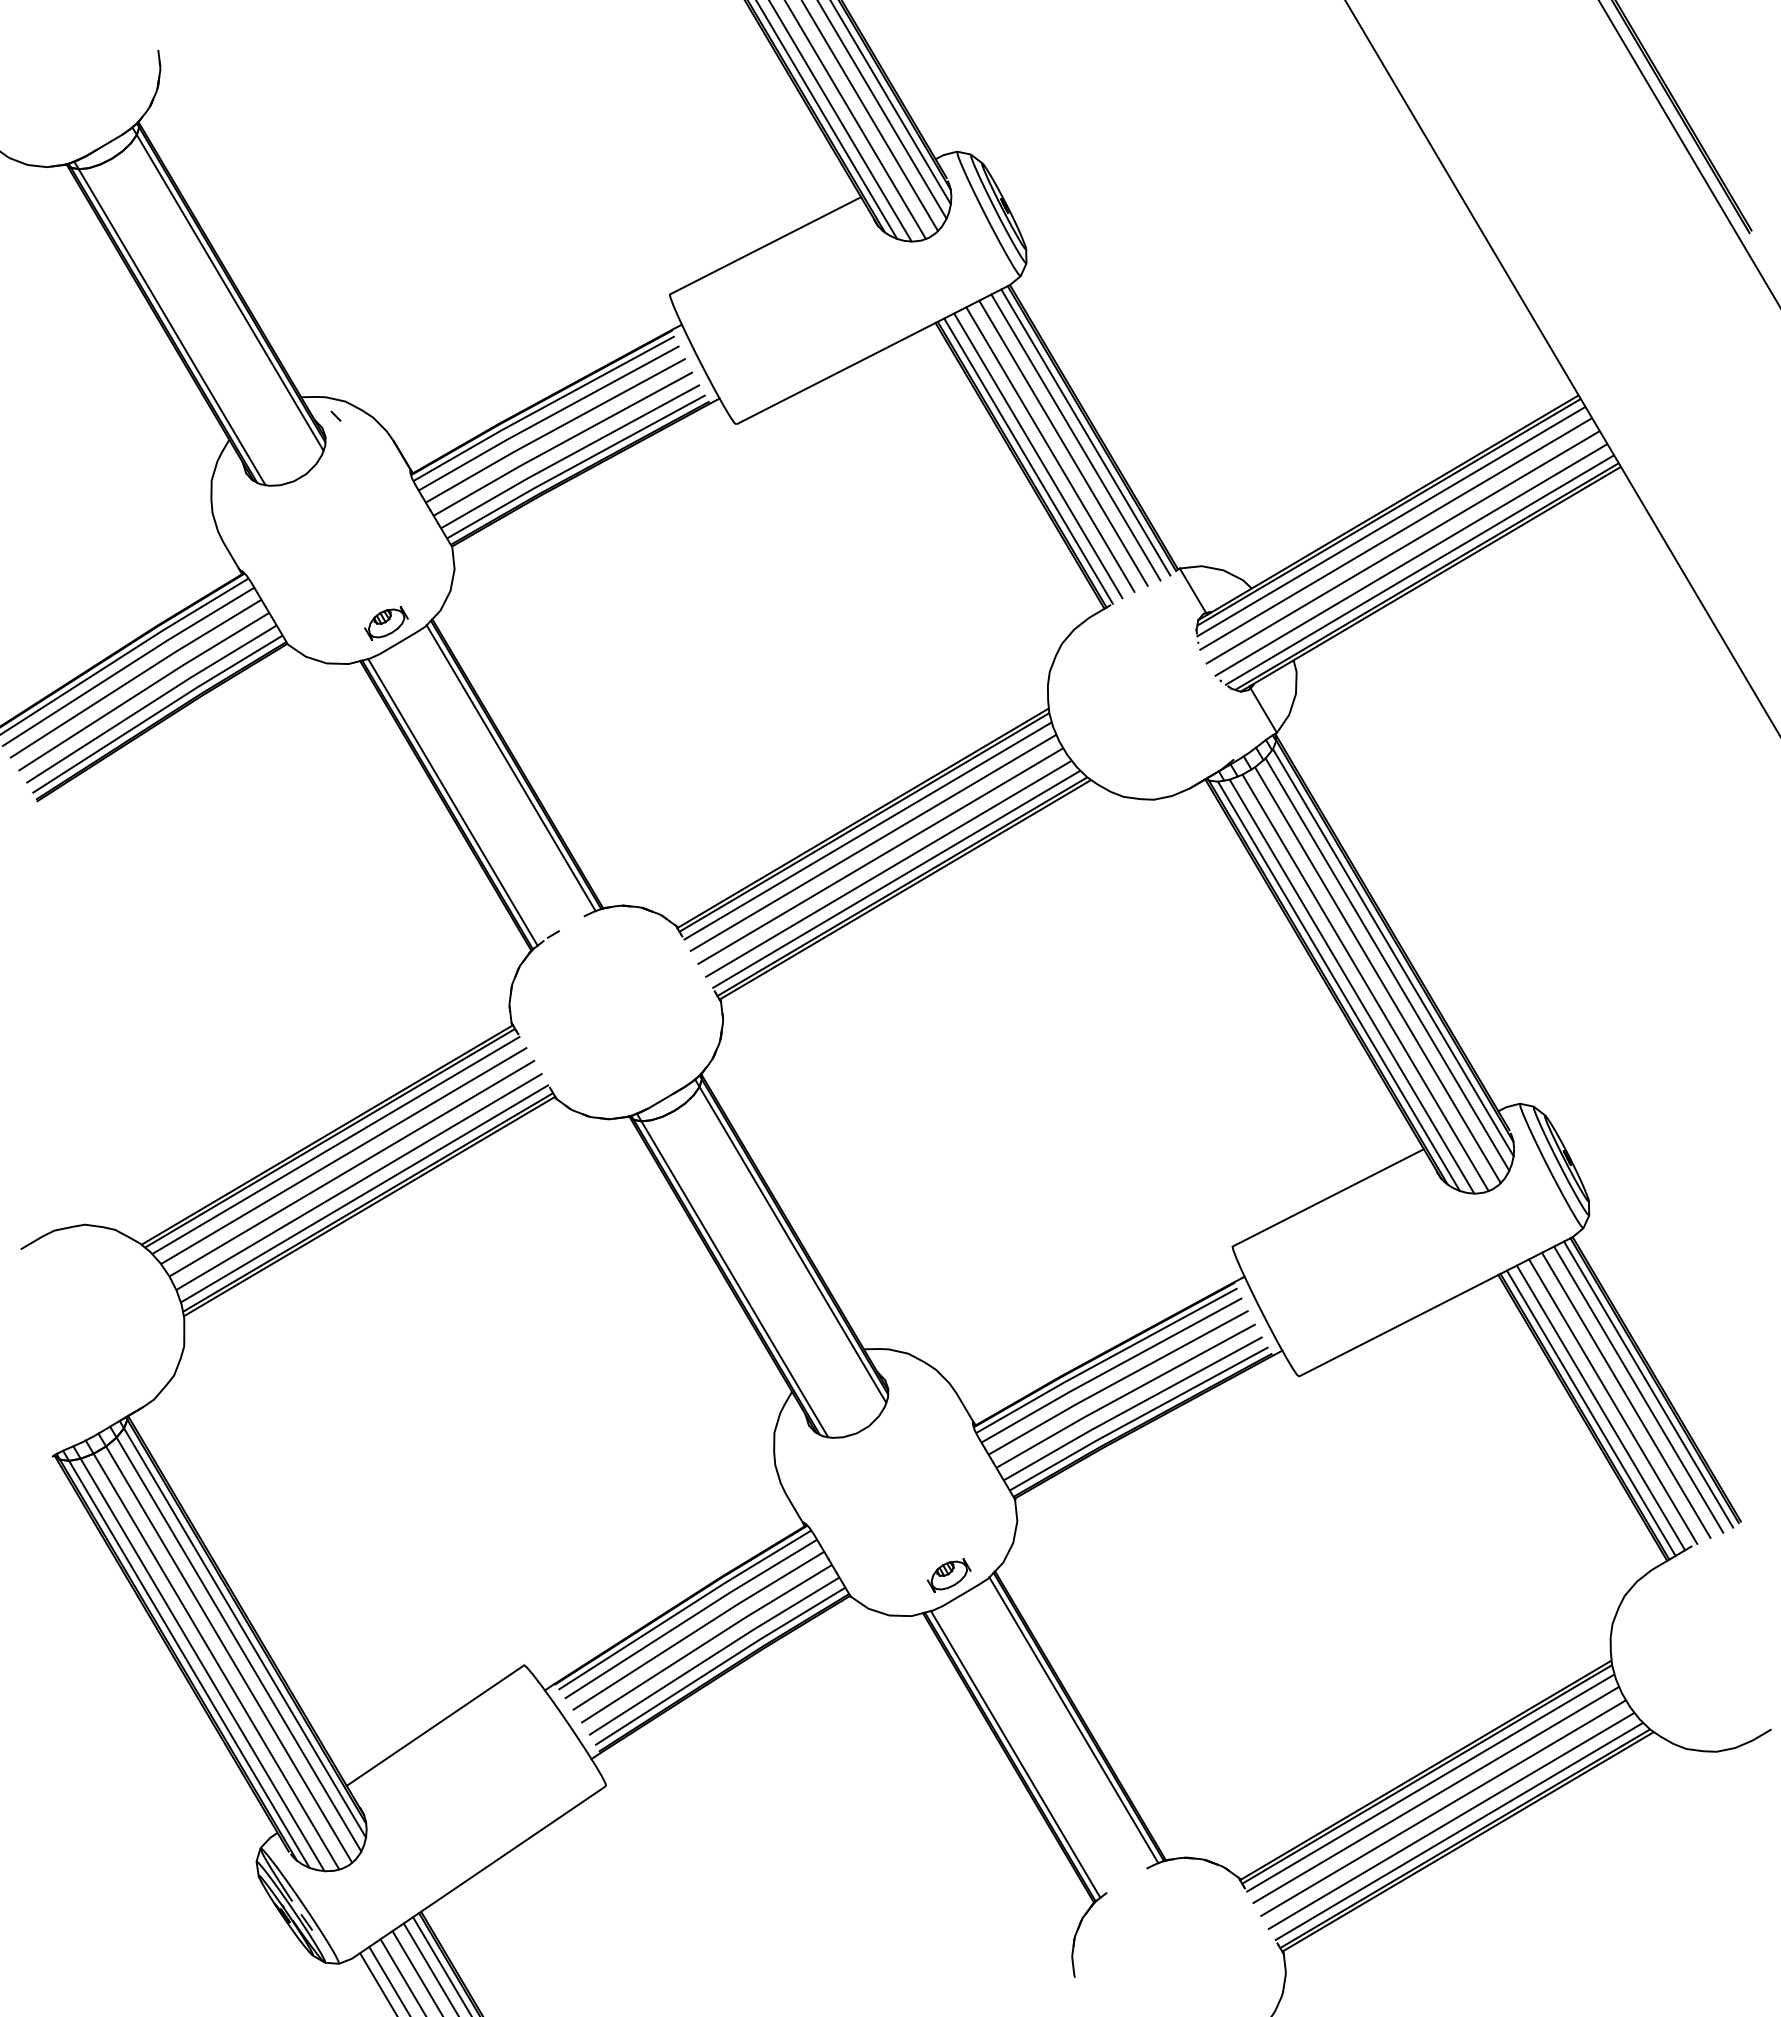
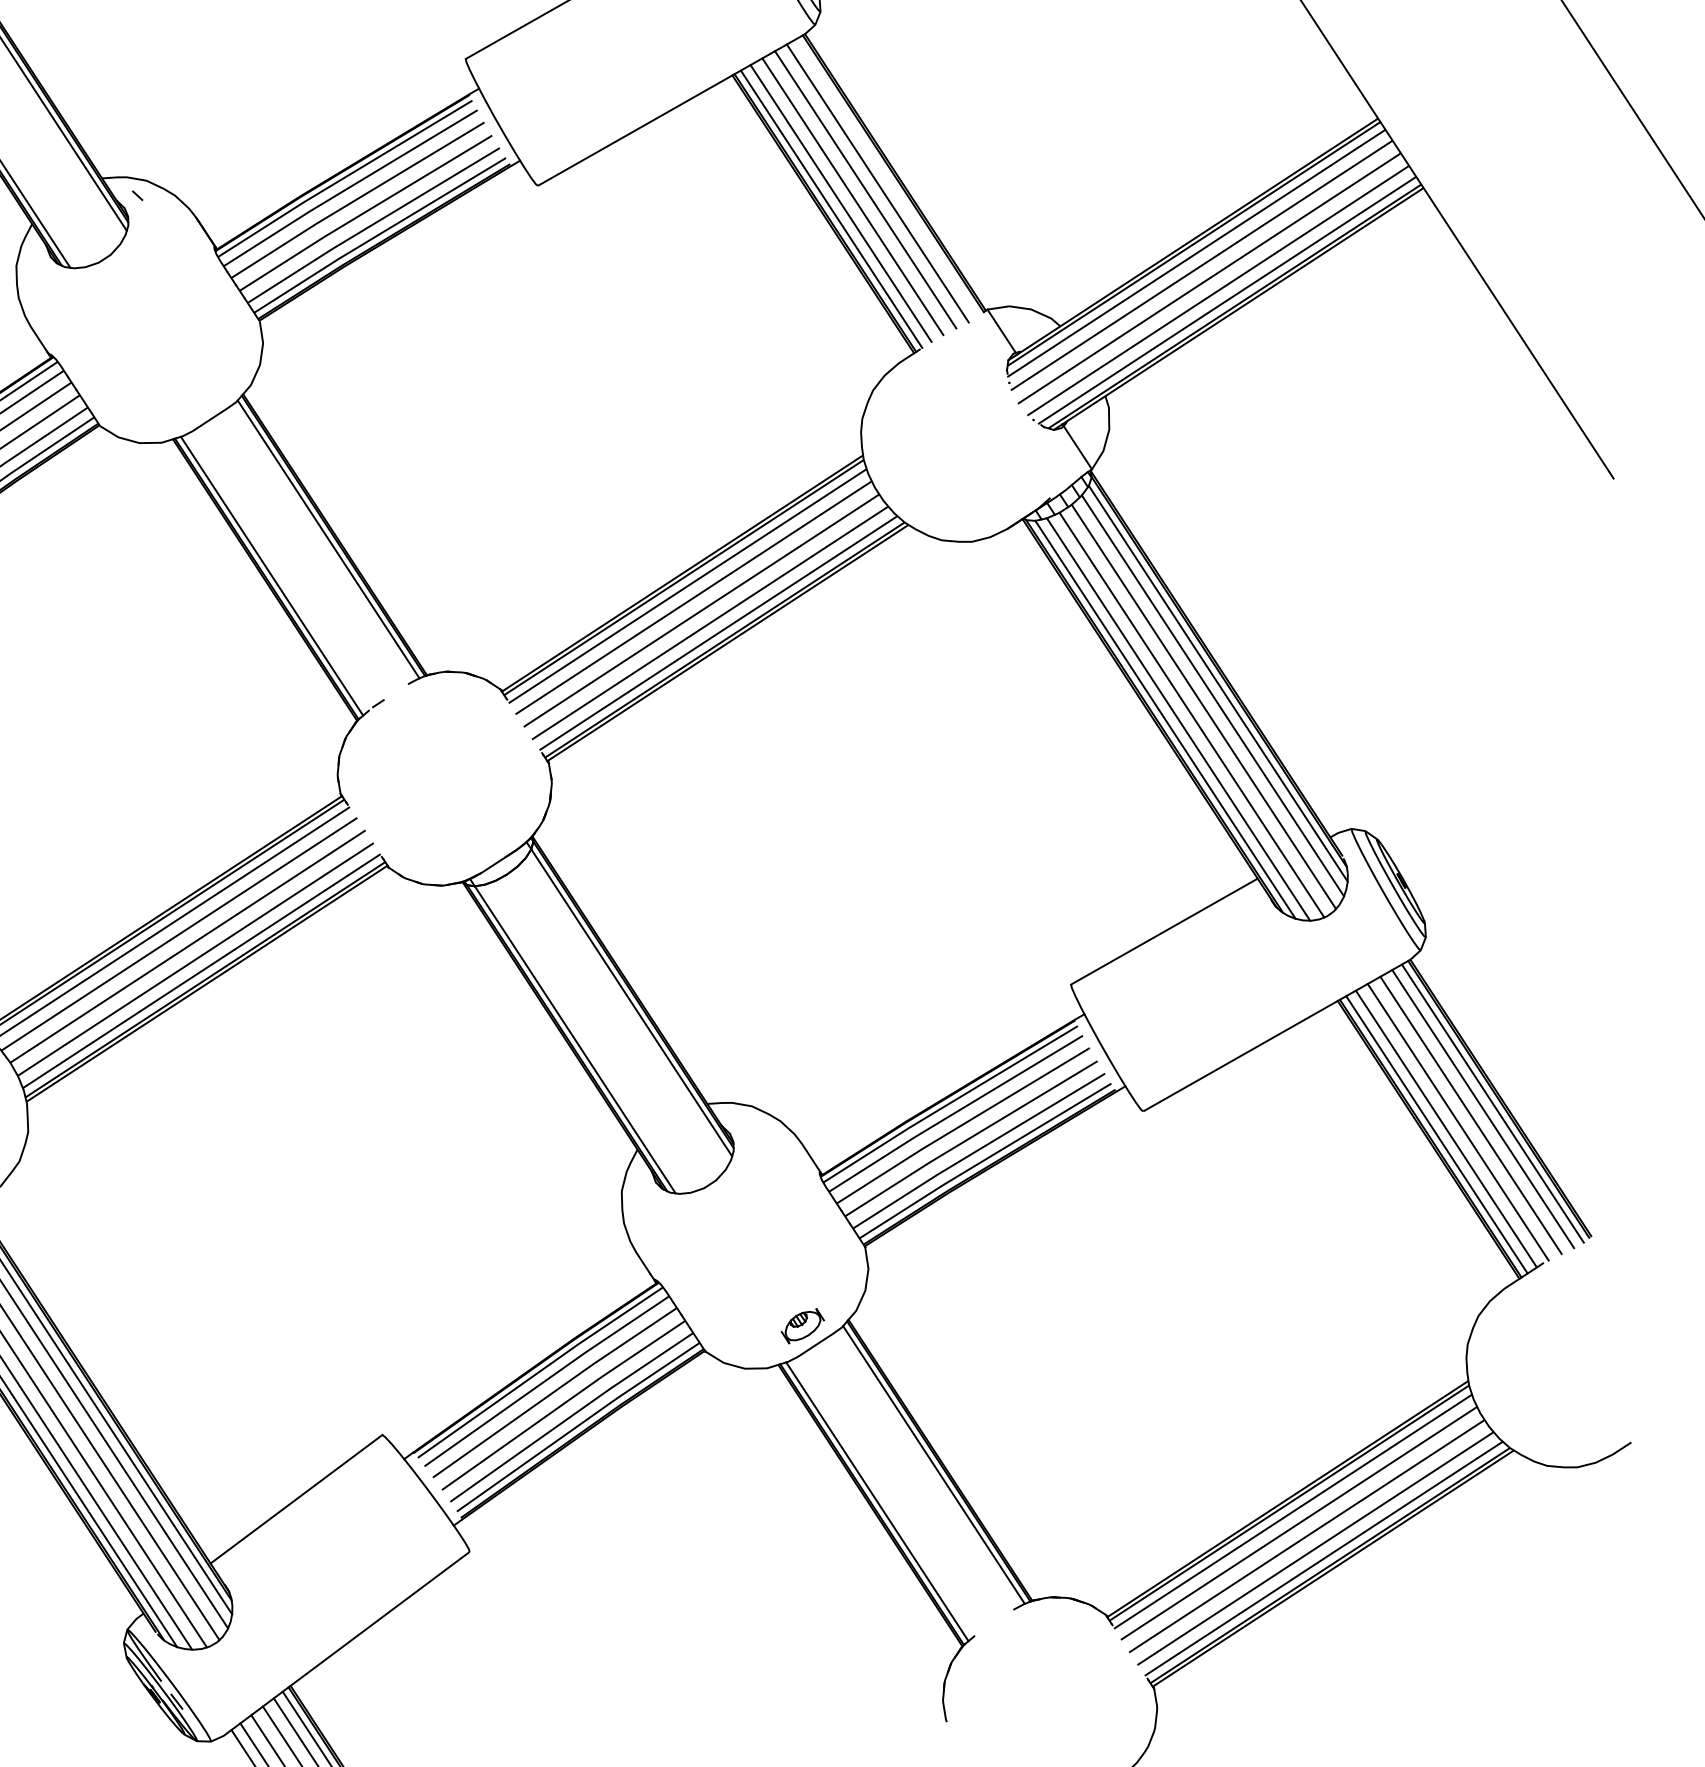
line: (1085, 432) -> (887, 178), removed
part: (386, 623) -> (197, 400), removed

